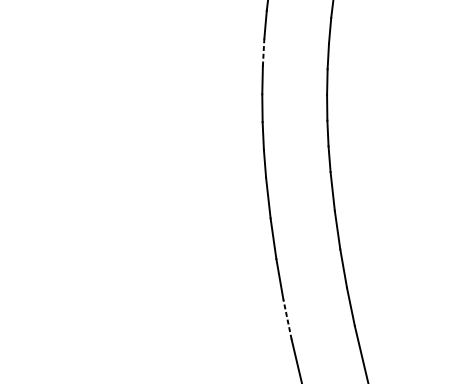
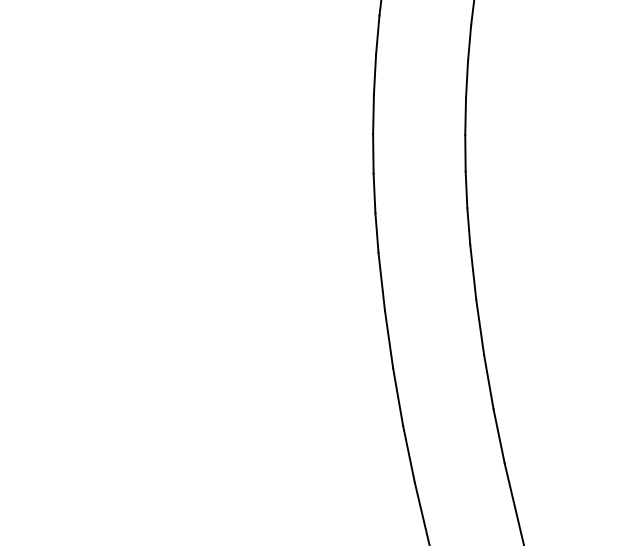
line: (263, 52) -> (375, 74), dashed -> solid
line: (287, 318) -> (408, 453), dashed -> solid

